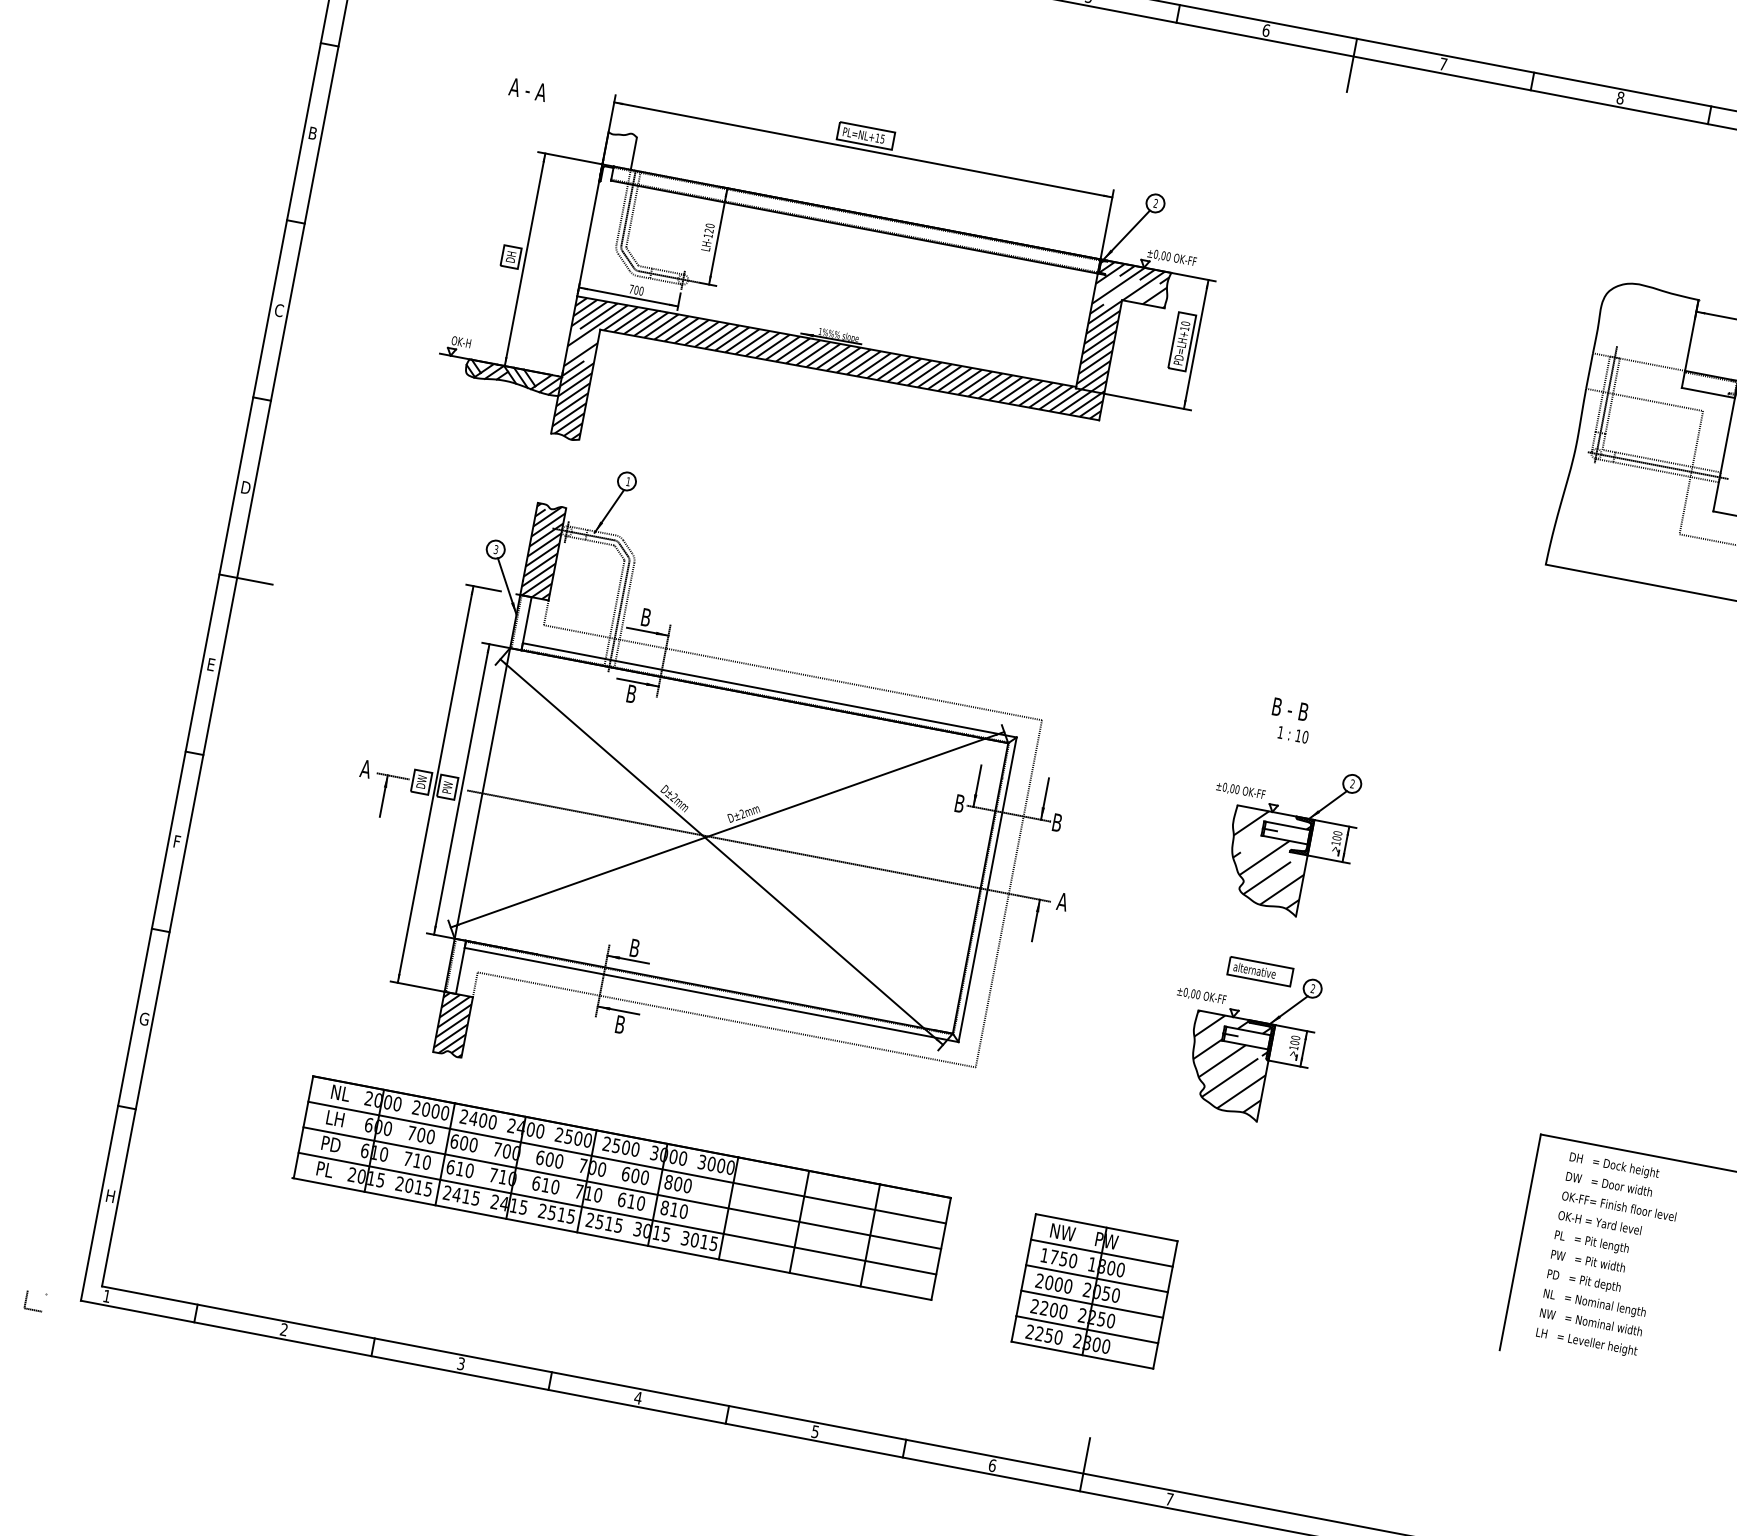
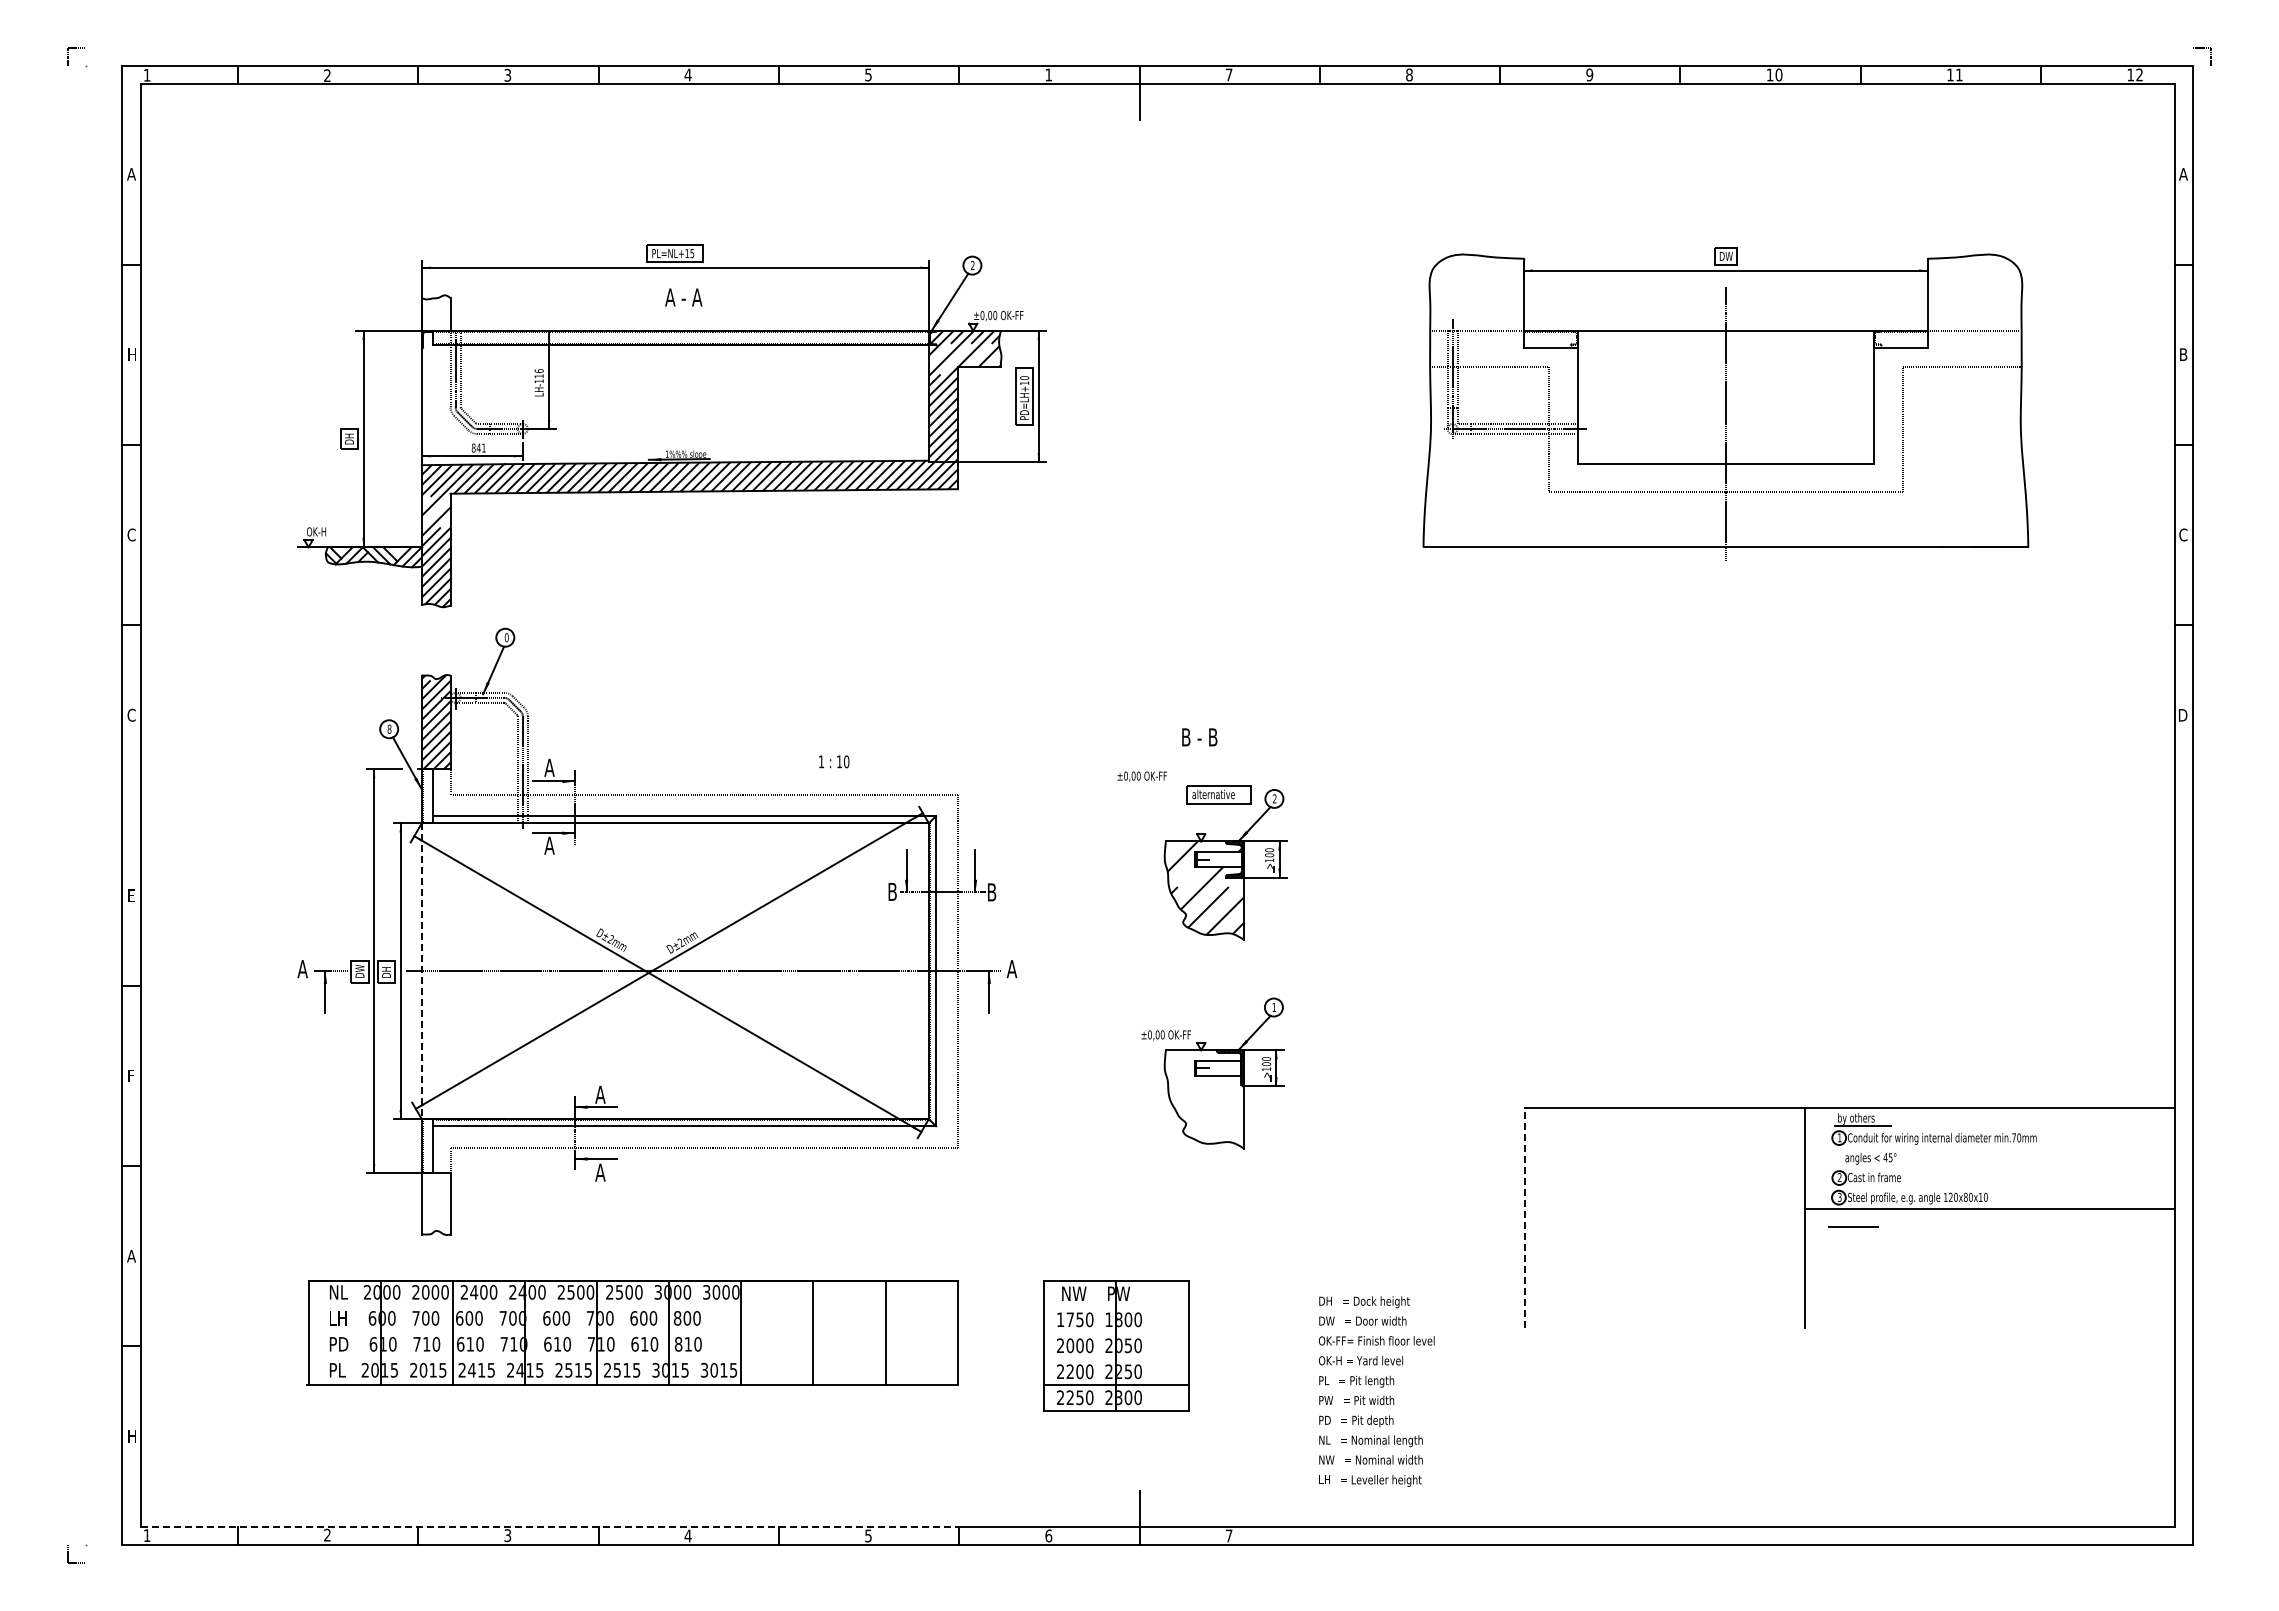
text: (1266, 29) -> (1048, 74), 6 -> 1
text: (527, 89) -> (683, 297), moved
text: (312, 133) -> (131, 354), B -> H
text: (709, 228) -> (538, 373), LH-120 -> LH-116
text: (636, 289) -> (478, 447), 700 -> 841
text: (628, 481) -> (506, 637), 1 -> 0
text: (245, 486) -> (131, 714), D -> C
text: (496, 548) -> (389, 728), 3 -> 8
line: (246, 579) -> (149, 805), removed
text: (646, 617) -> (549, 767), B -> A
text: (631, 693) -> (549, 845), B -> A
text: (1293, 734) -> (834, 761), moved
text: (447, 787) -> (386, 971), PW -> DH
text: (1240, 790) -> (1141, 776), moved
line: (482, 793) -> (421, 971), solid -> dashed
text: (634, 947) -> (600, 1094), B -> A
part: (1259, 971) -> (1218, 794), moved
text: (1312, 988) -> (1273, 1007), 2 -> 1
text: (144, 1018) -> (131, 1255), G -> A
text: (620, 1024) -> (600, 1172), B -> A
hatch: (452, 1025) -> (435, 1204), removed
hatch: (1227, 1063) -> (1204, 1096), removed
line: (626, 1162) -> (632, 1306), removed
line: (621, 1187) -> (632, 1332), removed
line: (616, 1213) -> (632, 1358), removed
line: (1520, 1242) -> (1525, 1217), solid -> dashed
line: (1102, 1252) -> (1116, 1306), removed
text: (1609, 1256) -> (1376, 1391), moved
line: (1097, 1278) -> (1116, 1332), removed
line: (1092, 1303) -> (1116, 1358), removed
line: (504, 1362) -> (550, 1526), solid -> dashed

